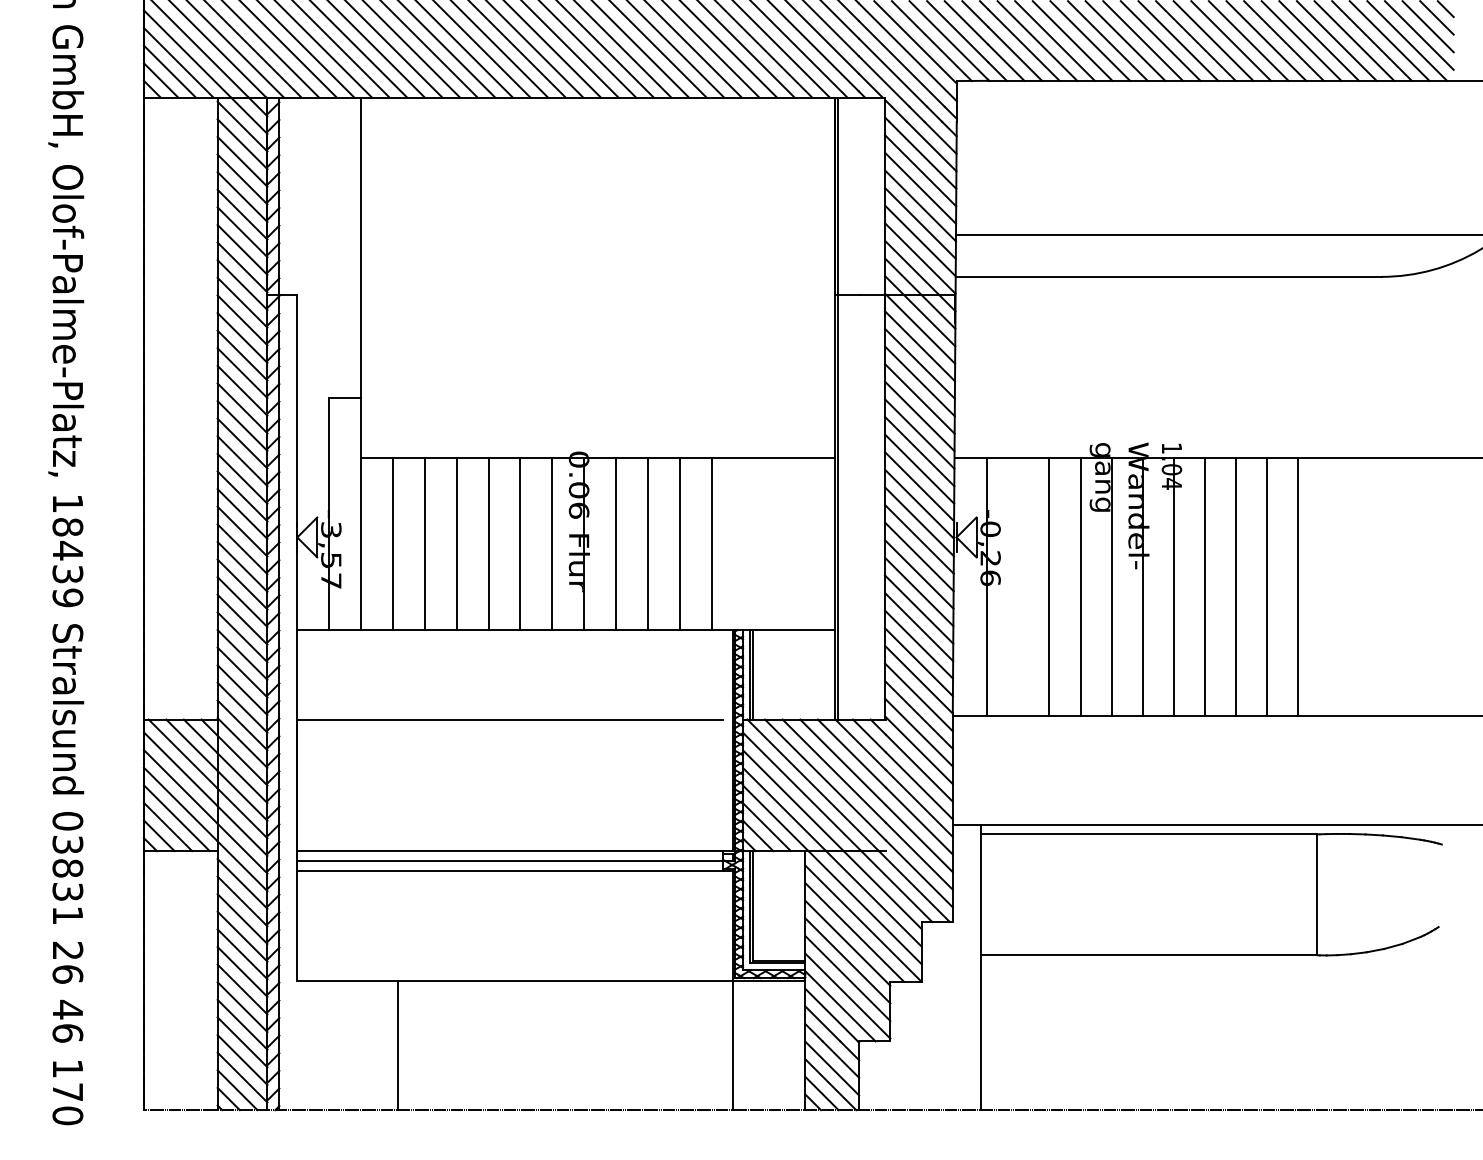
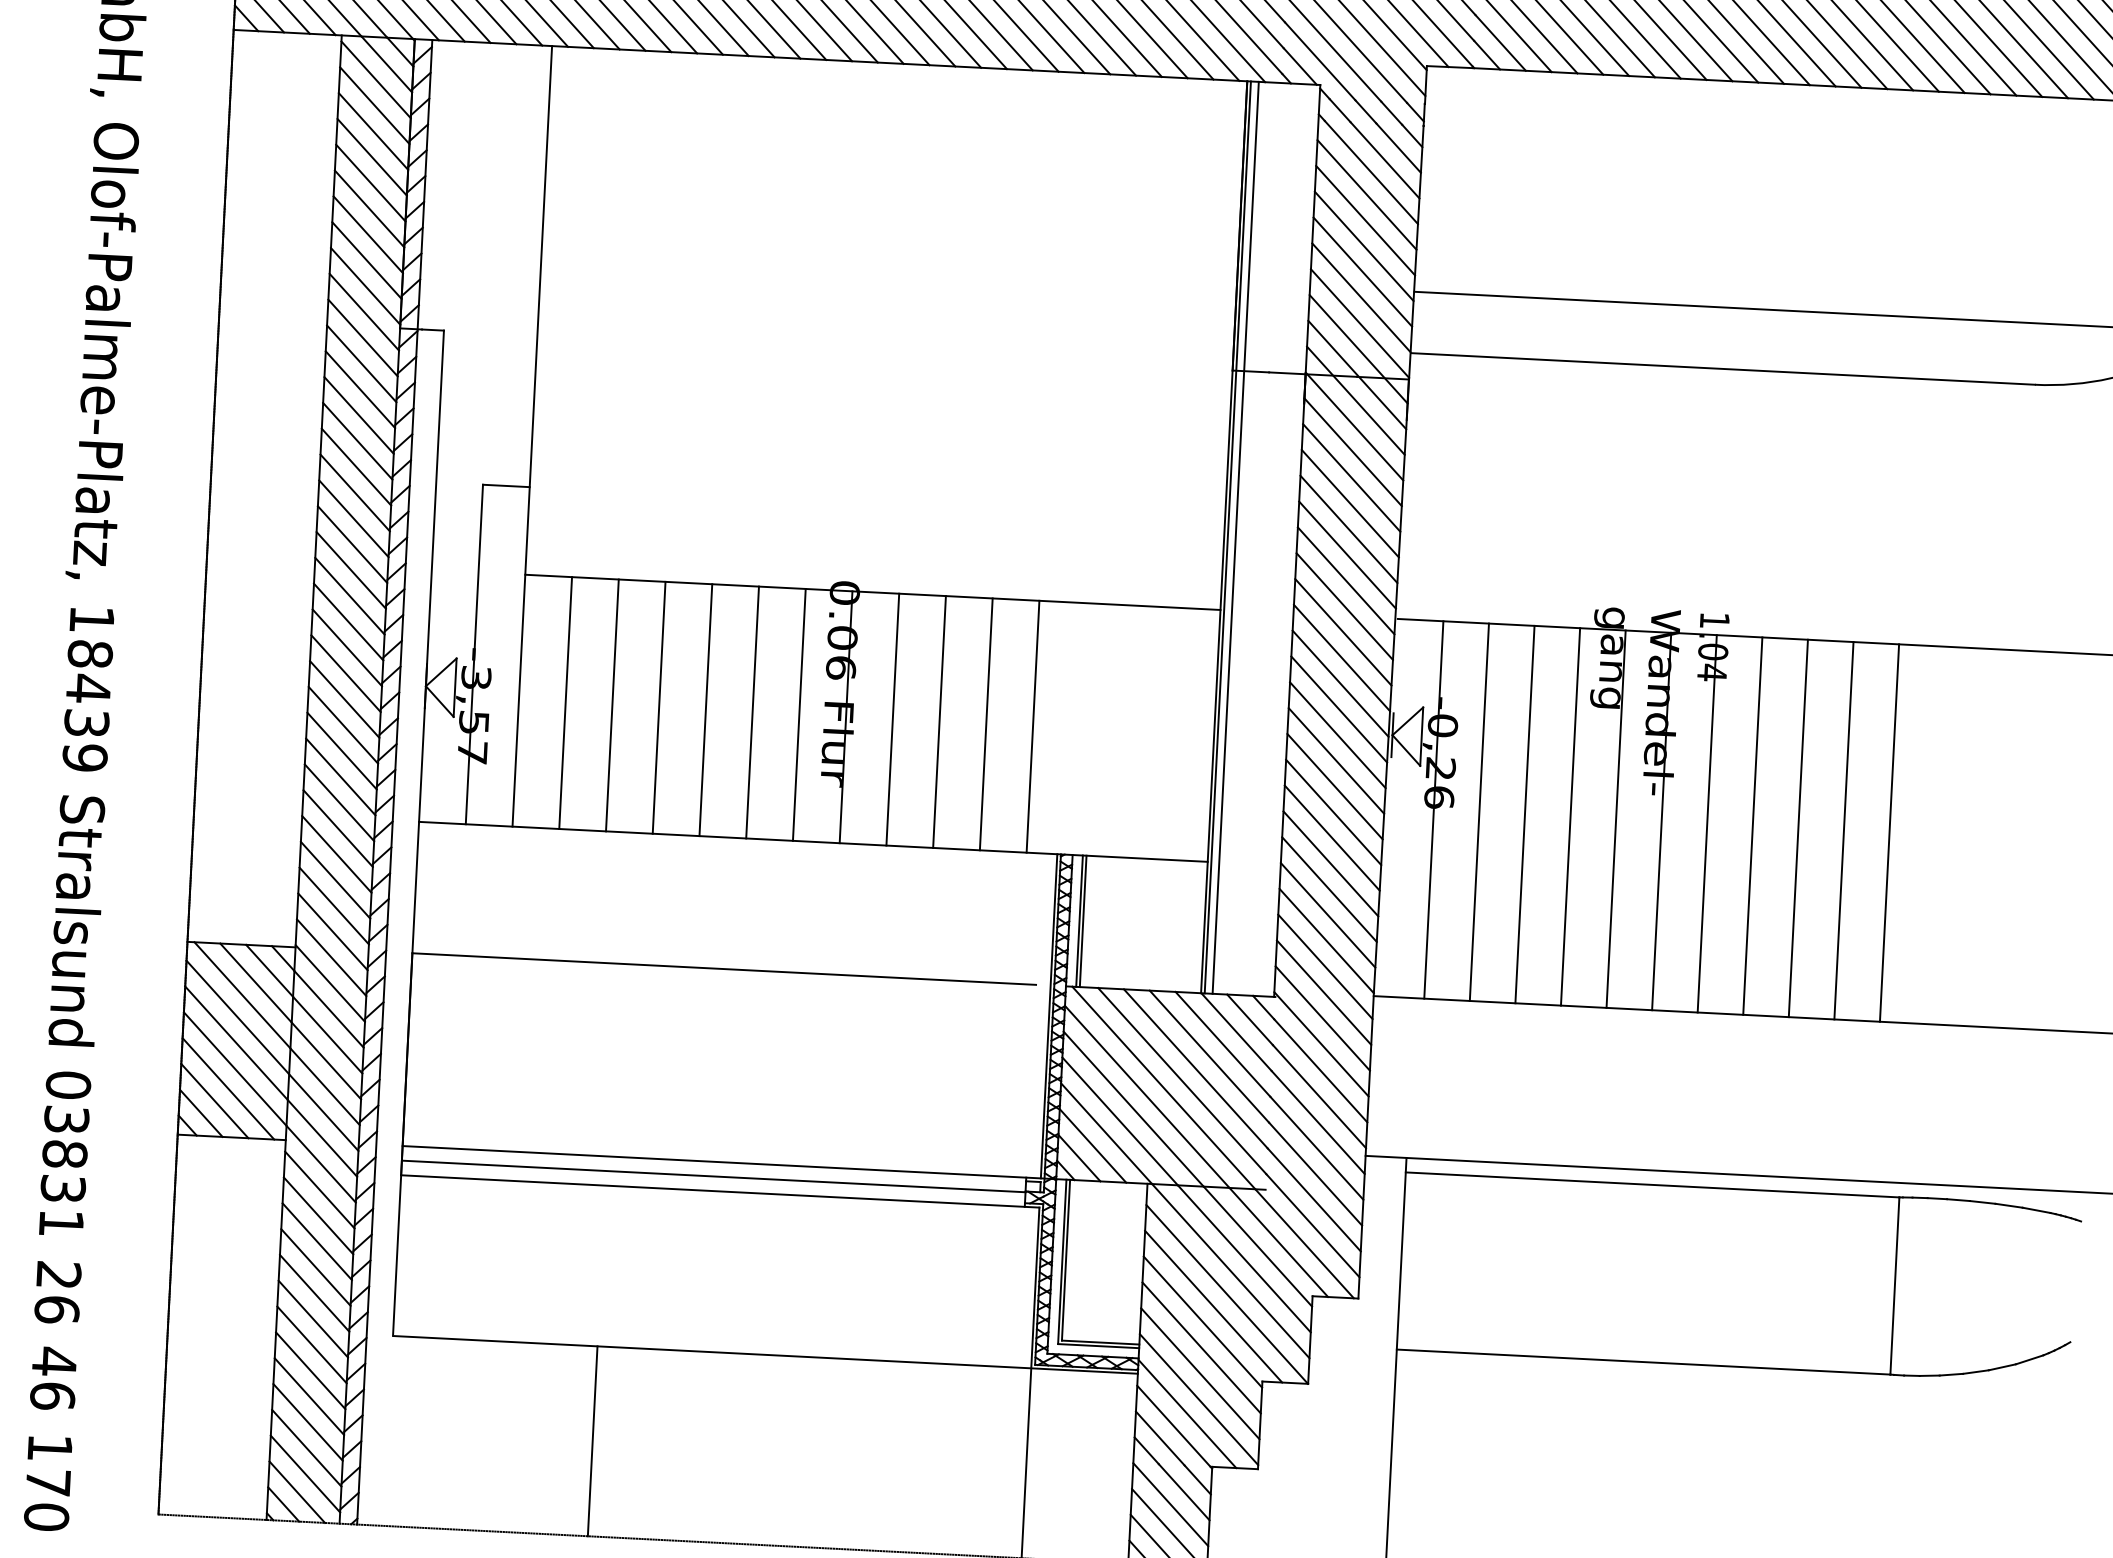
line: (843, 408) -> (1236, 537), added
line: (1018, 586) -> (1479, 811), added
line: (397, 1045) -> (592, 1441), moved

